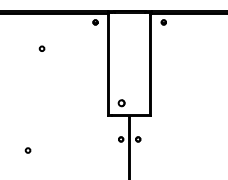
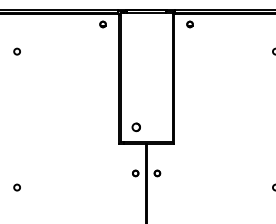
circle: (41, 48) -> (16, 51), moved

